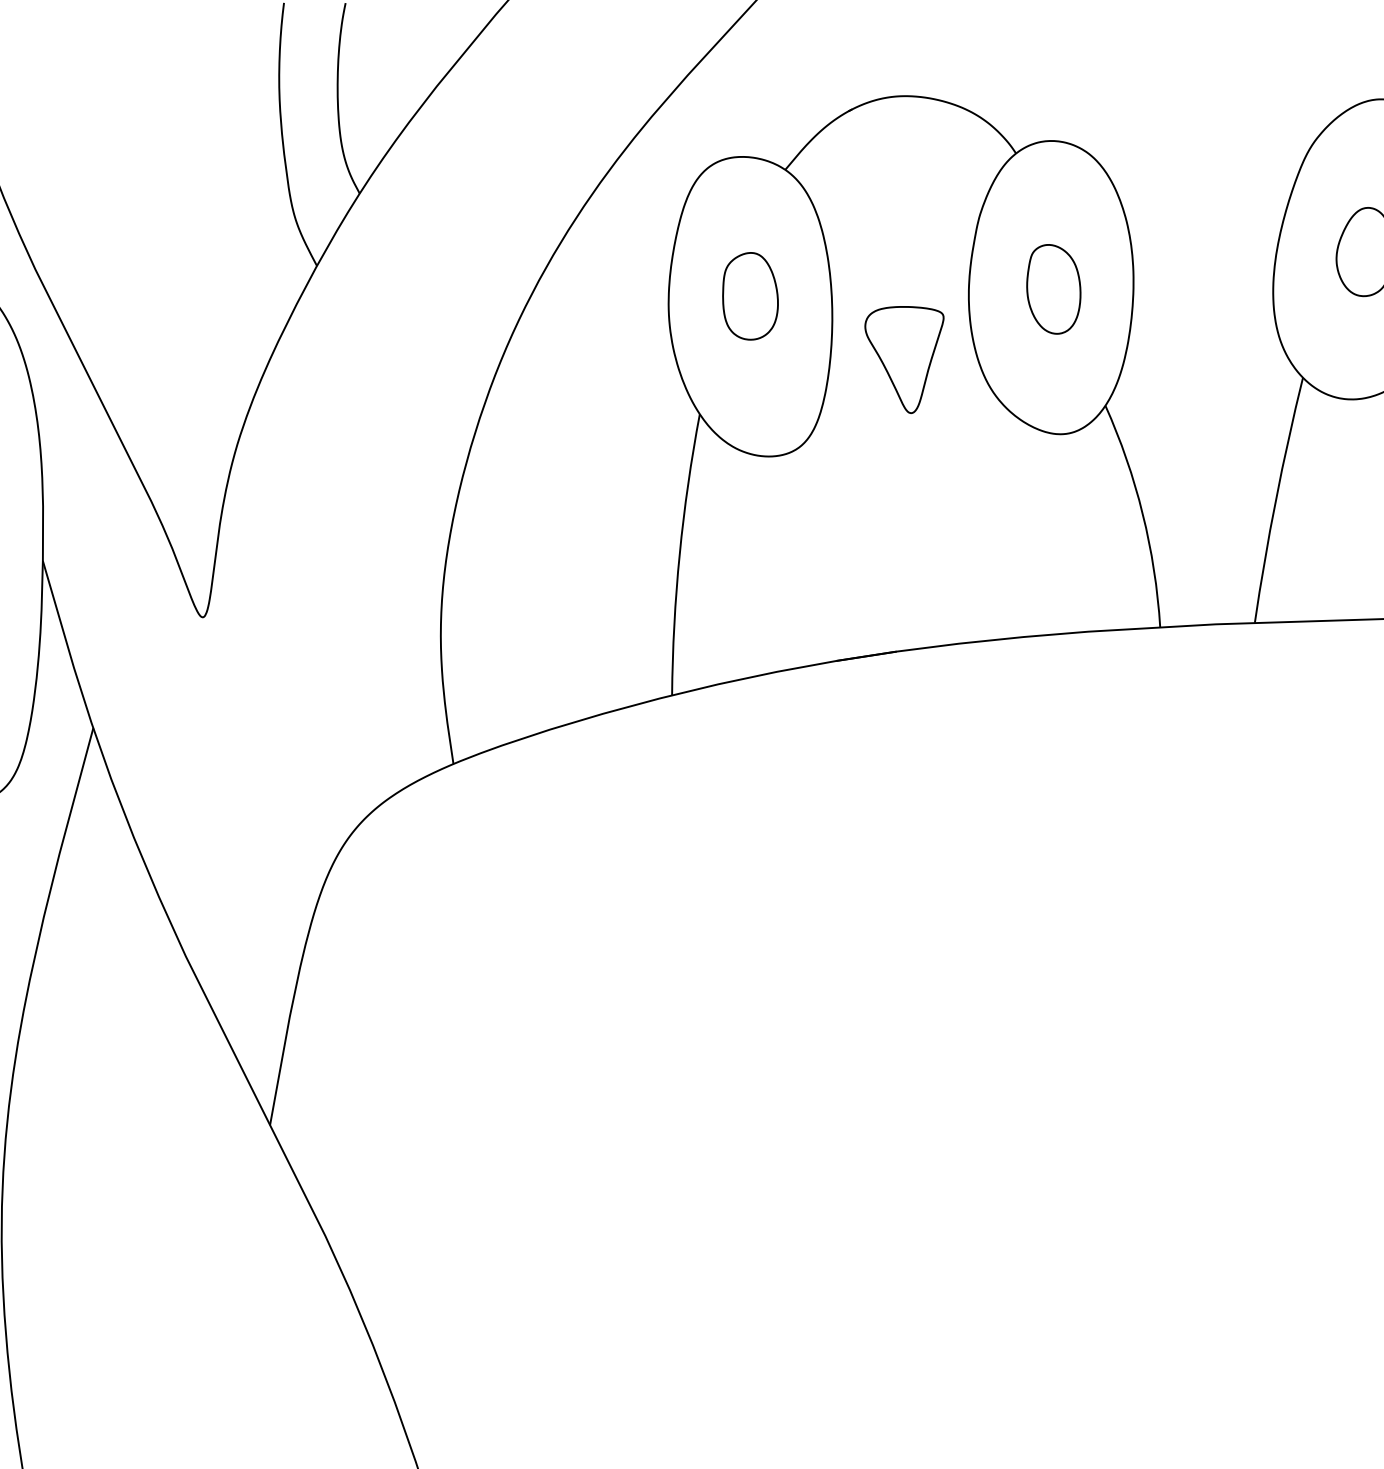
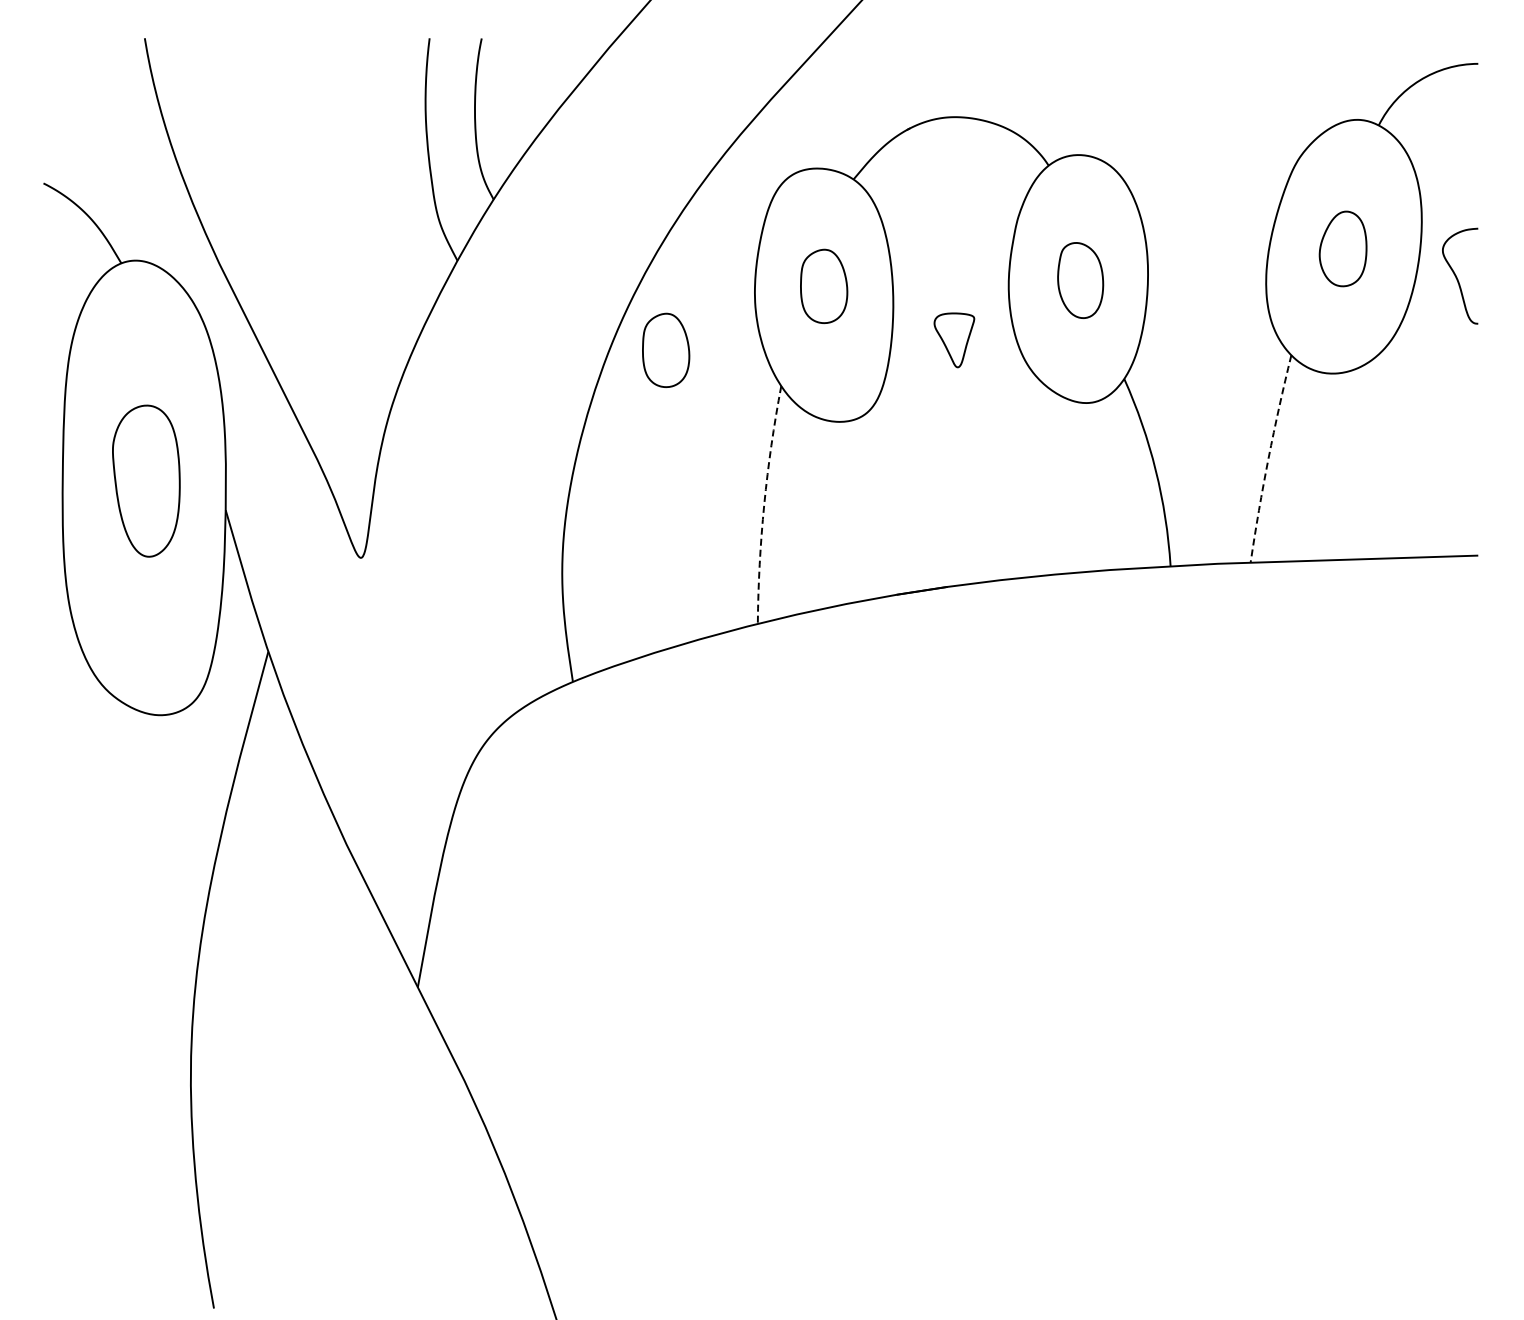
part: (904, 360) -> (954, 340), size x0.6
part: (564, 370) -> (666, 349), added
arc: (1275, 499) -> (1268, 458), solid -> dashed
arc: (679, 554) -> (764, 504), solid -> dashed

